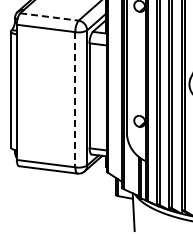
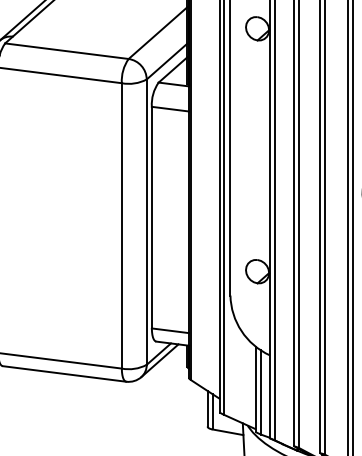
line: (49, 17) -> (67, 52), dashed -> solid
line: (75, 99) -> (122, 225), dashed -> solid

